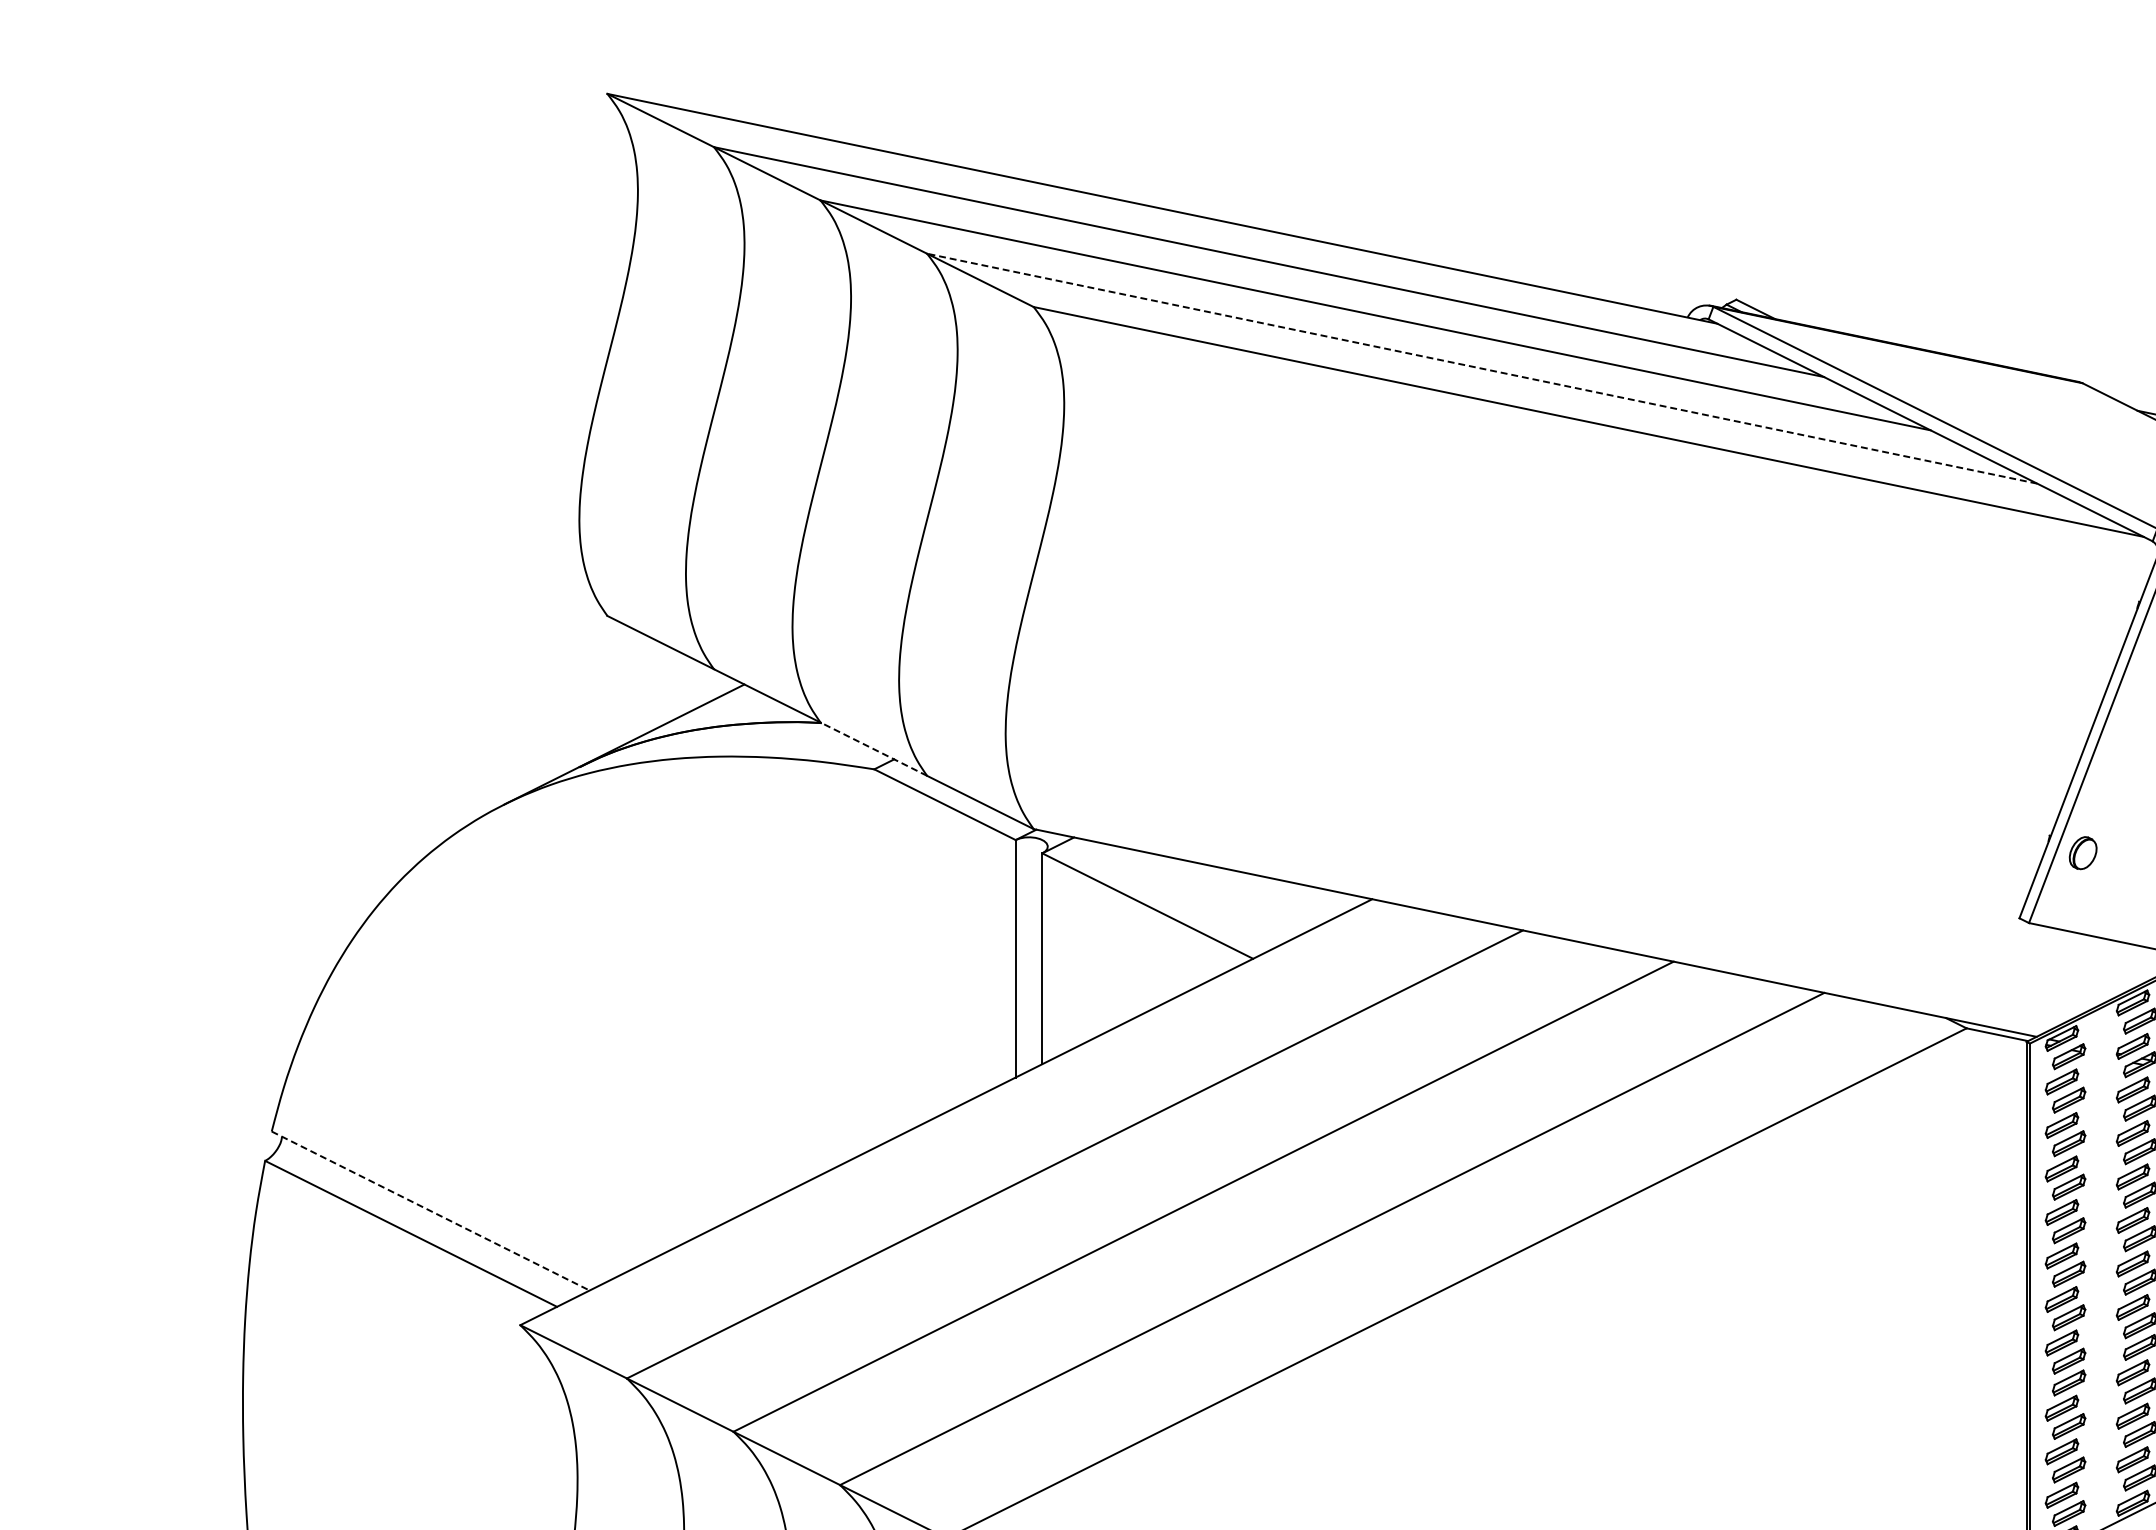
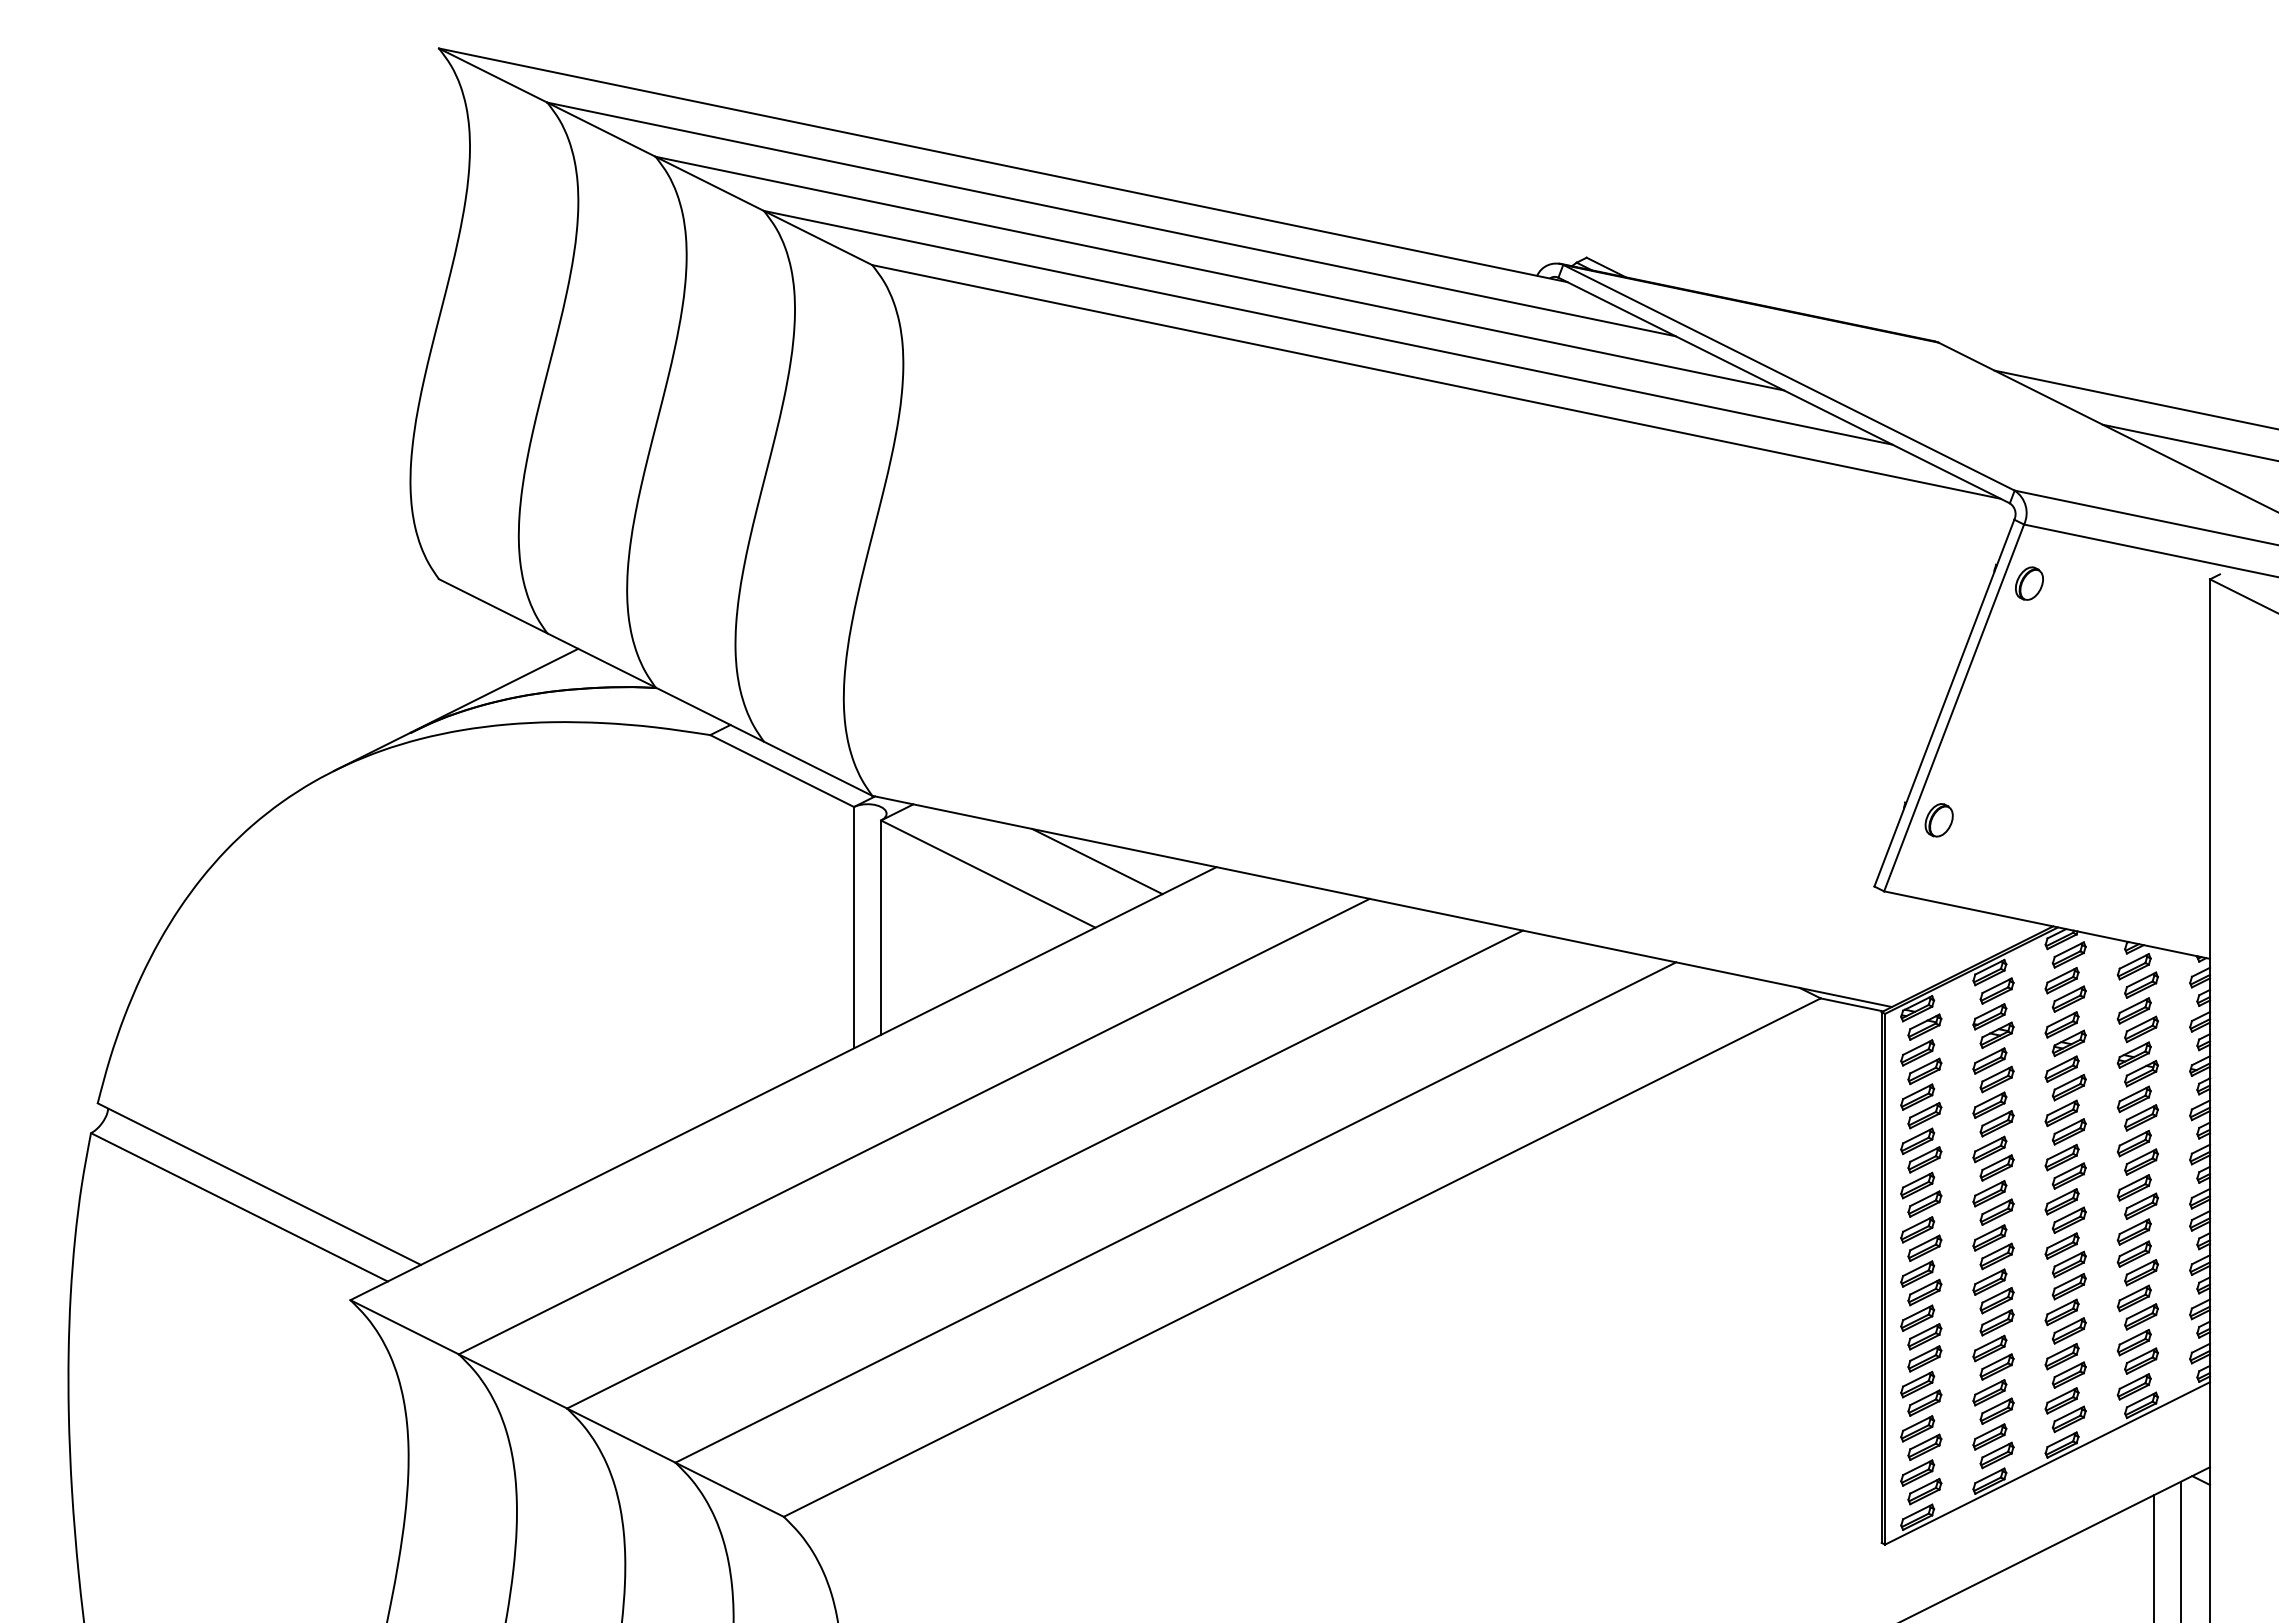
line: (1481, 368) -> (1327, 327), dashed -> solid
line: (873, 749) -> (709, 714), dashed -> solid
line: (1255, 893) -> (1097, 861), added
line: (430, 1211) -> (259, 1184), dashed -> solid

